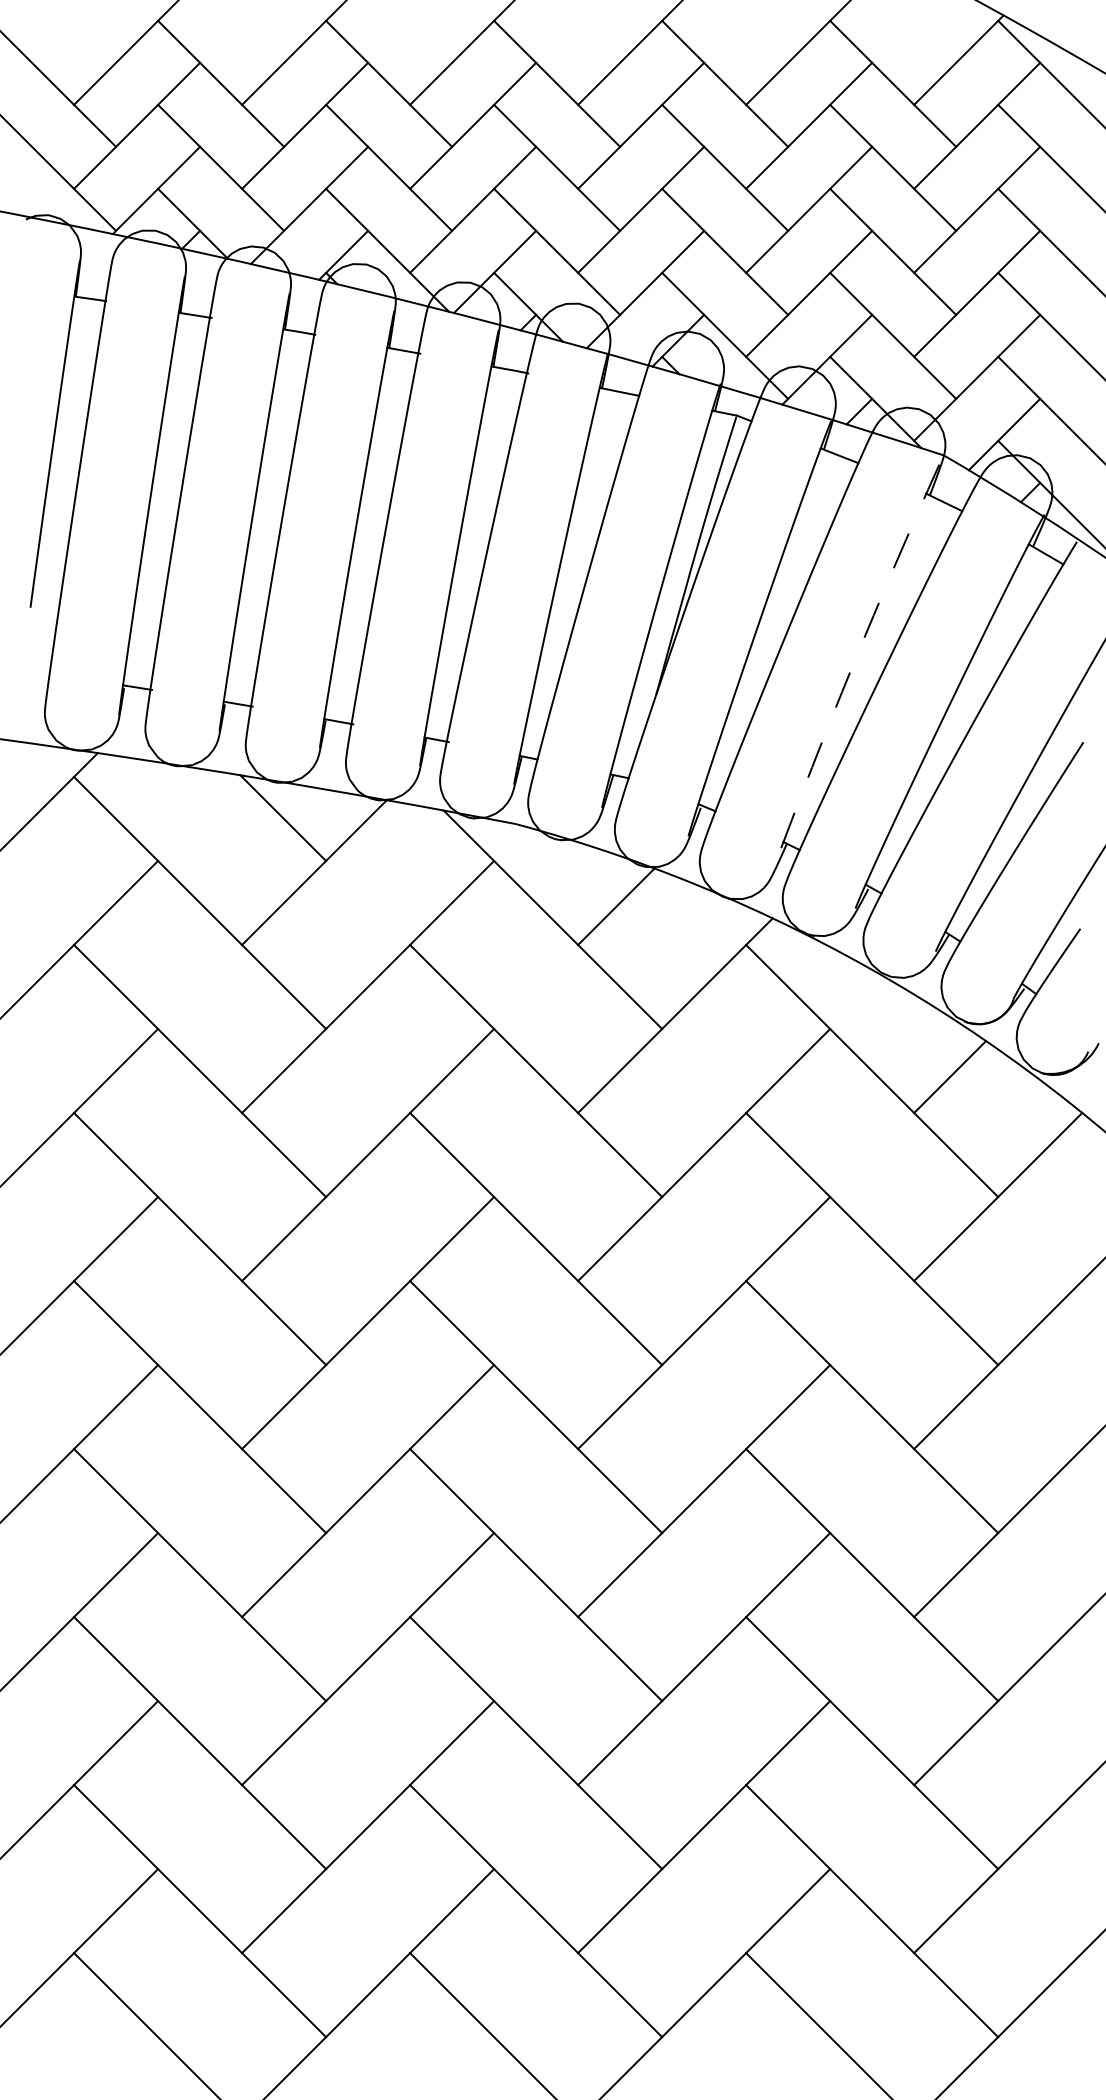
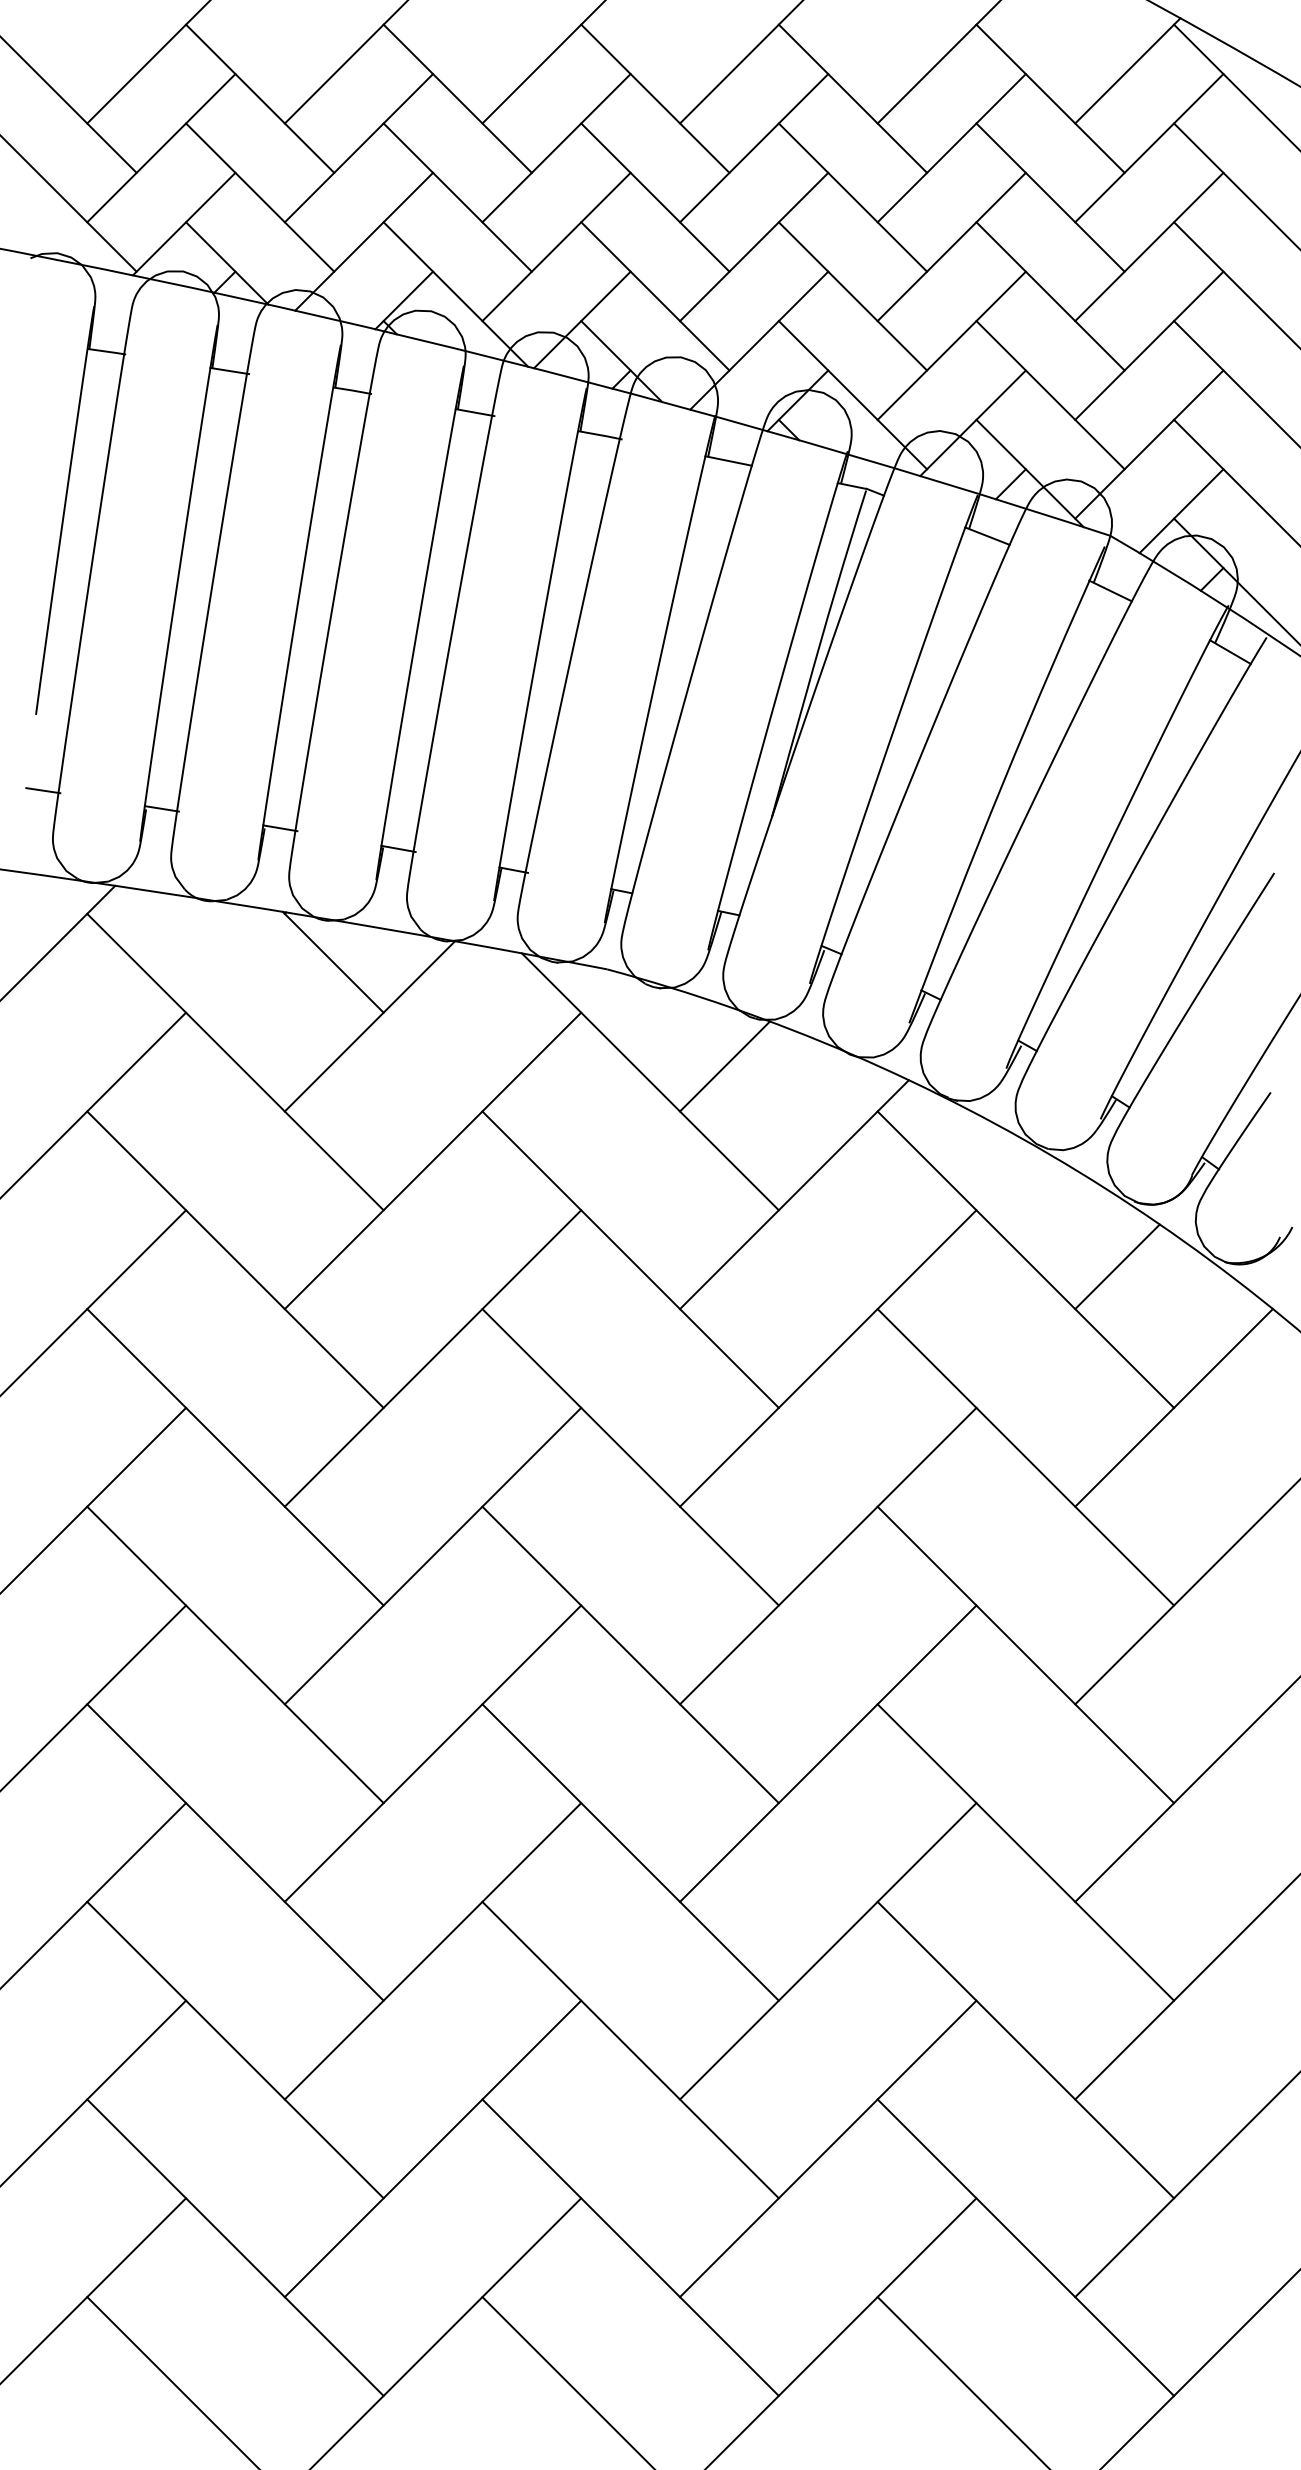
arc: (853, 666) -> (1003, 783), dashed -> solid
line: (36, 672) -> (43, 790), added

